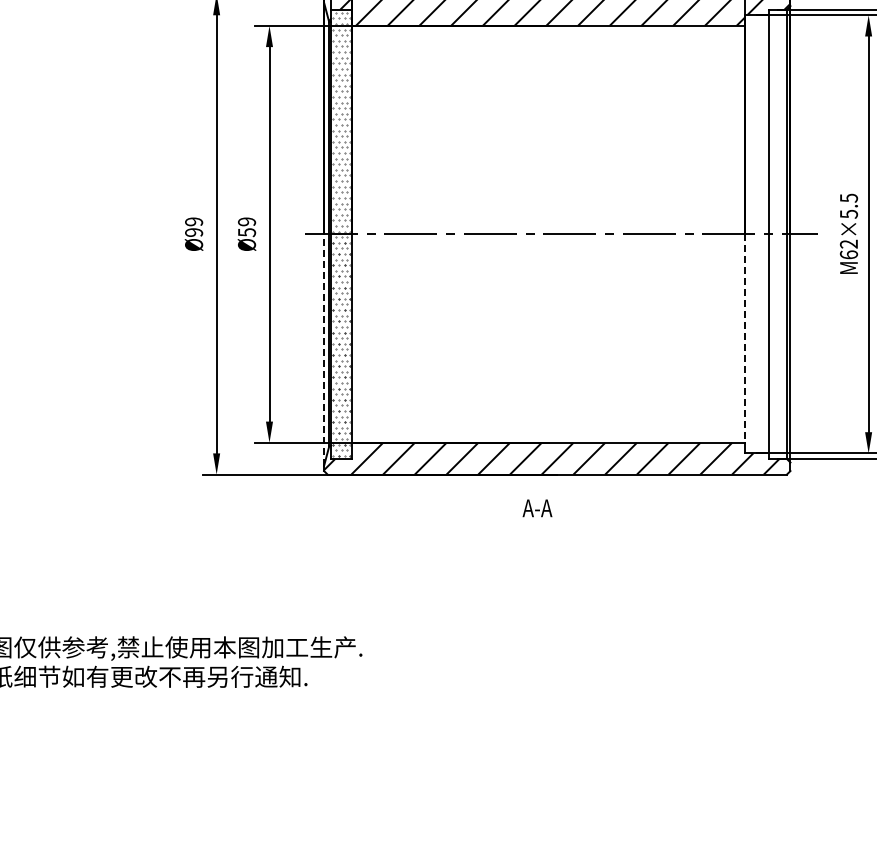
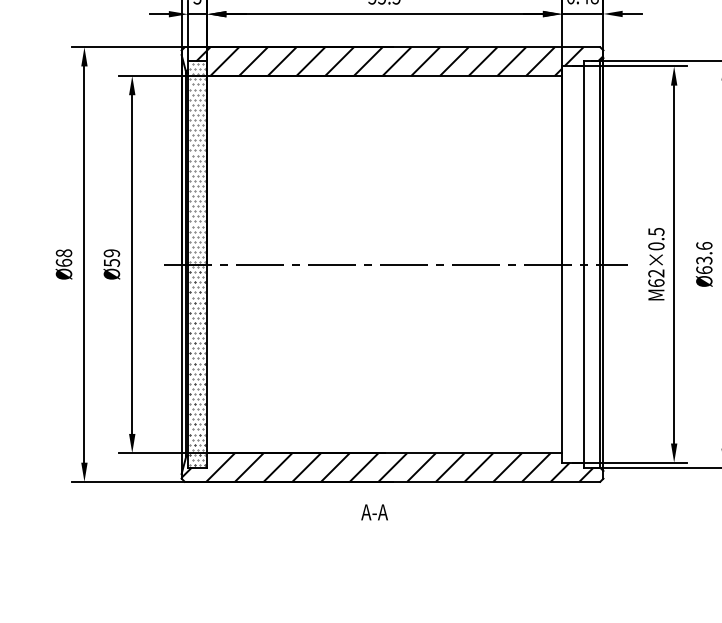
text: (848, 213) -> (655, 245), M62×5.5 -> M62×0.5
text: (194, 226) -> (64, 257), Ø99 -> Ø68
line: (744, 339) -> (561, 359), dashed -> solid
line: (324, 350) -> (181, 369), dashed -> solid

